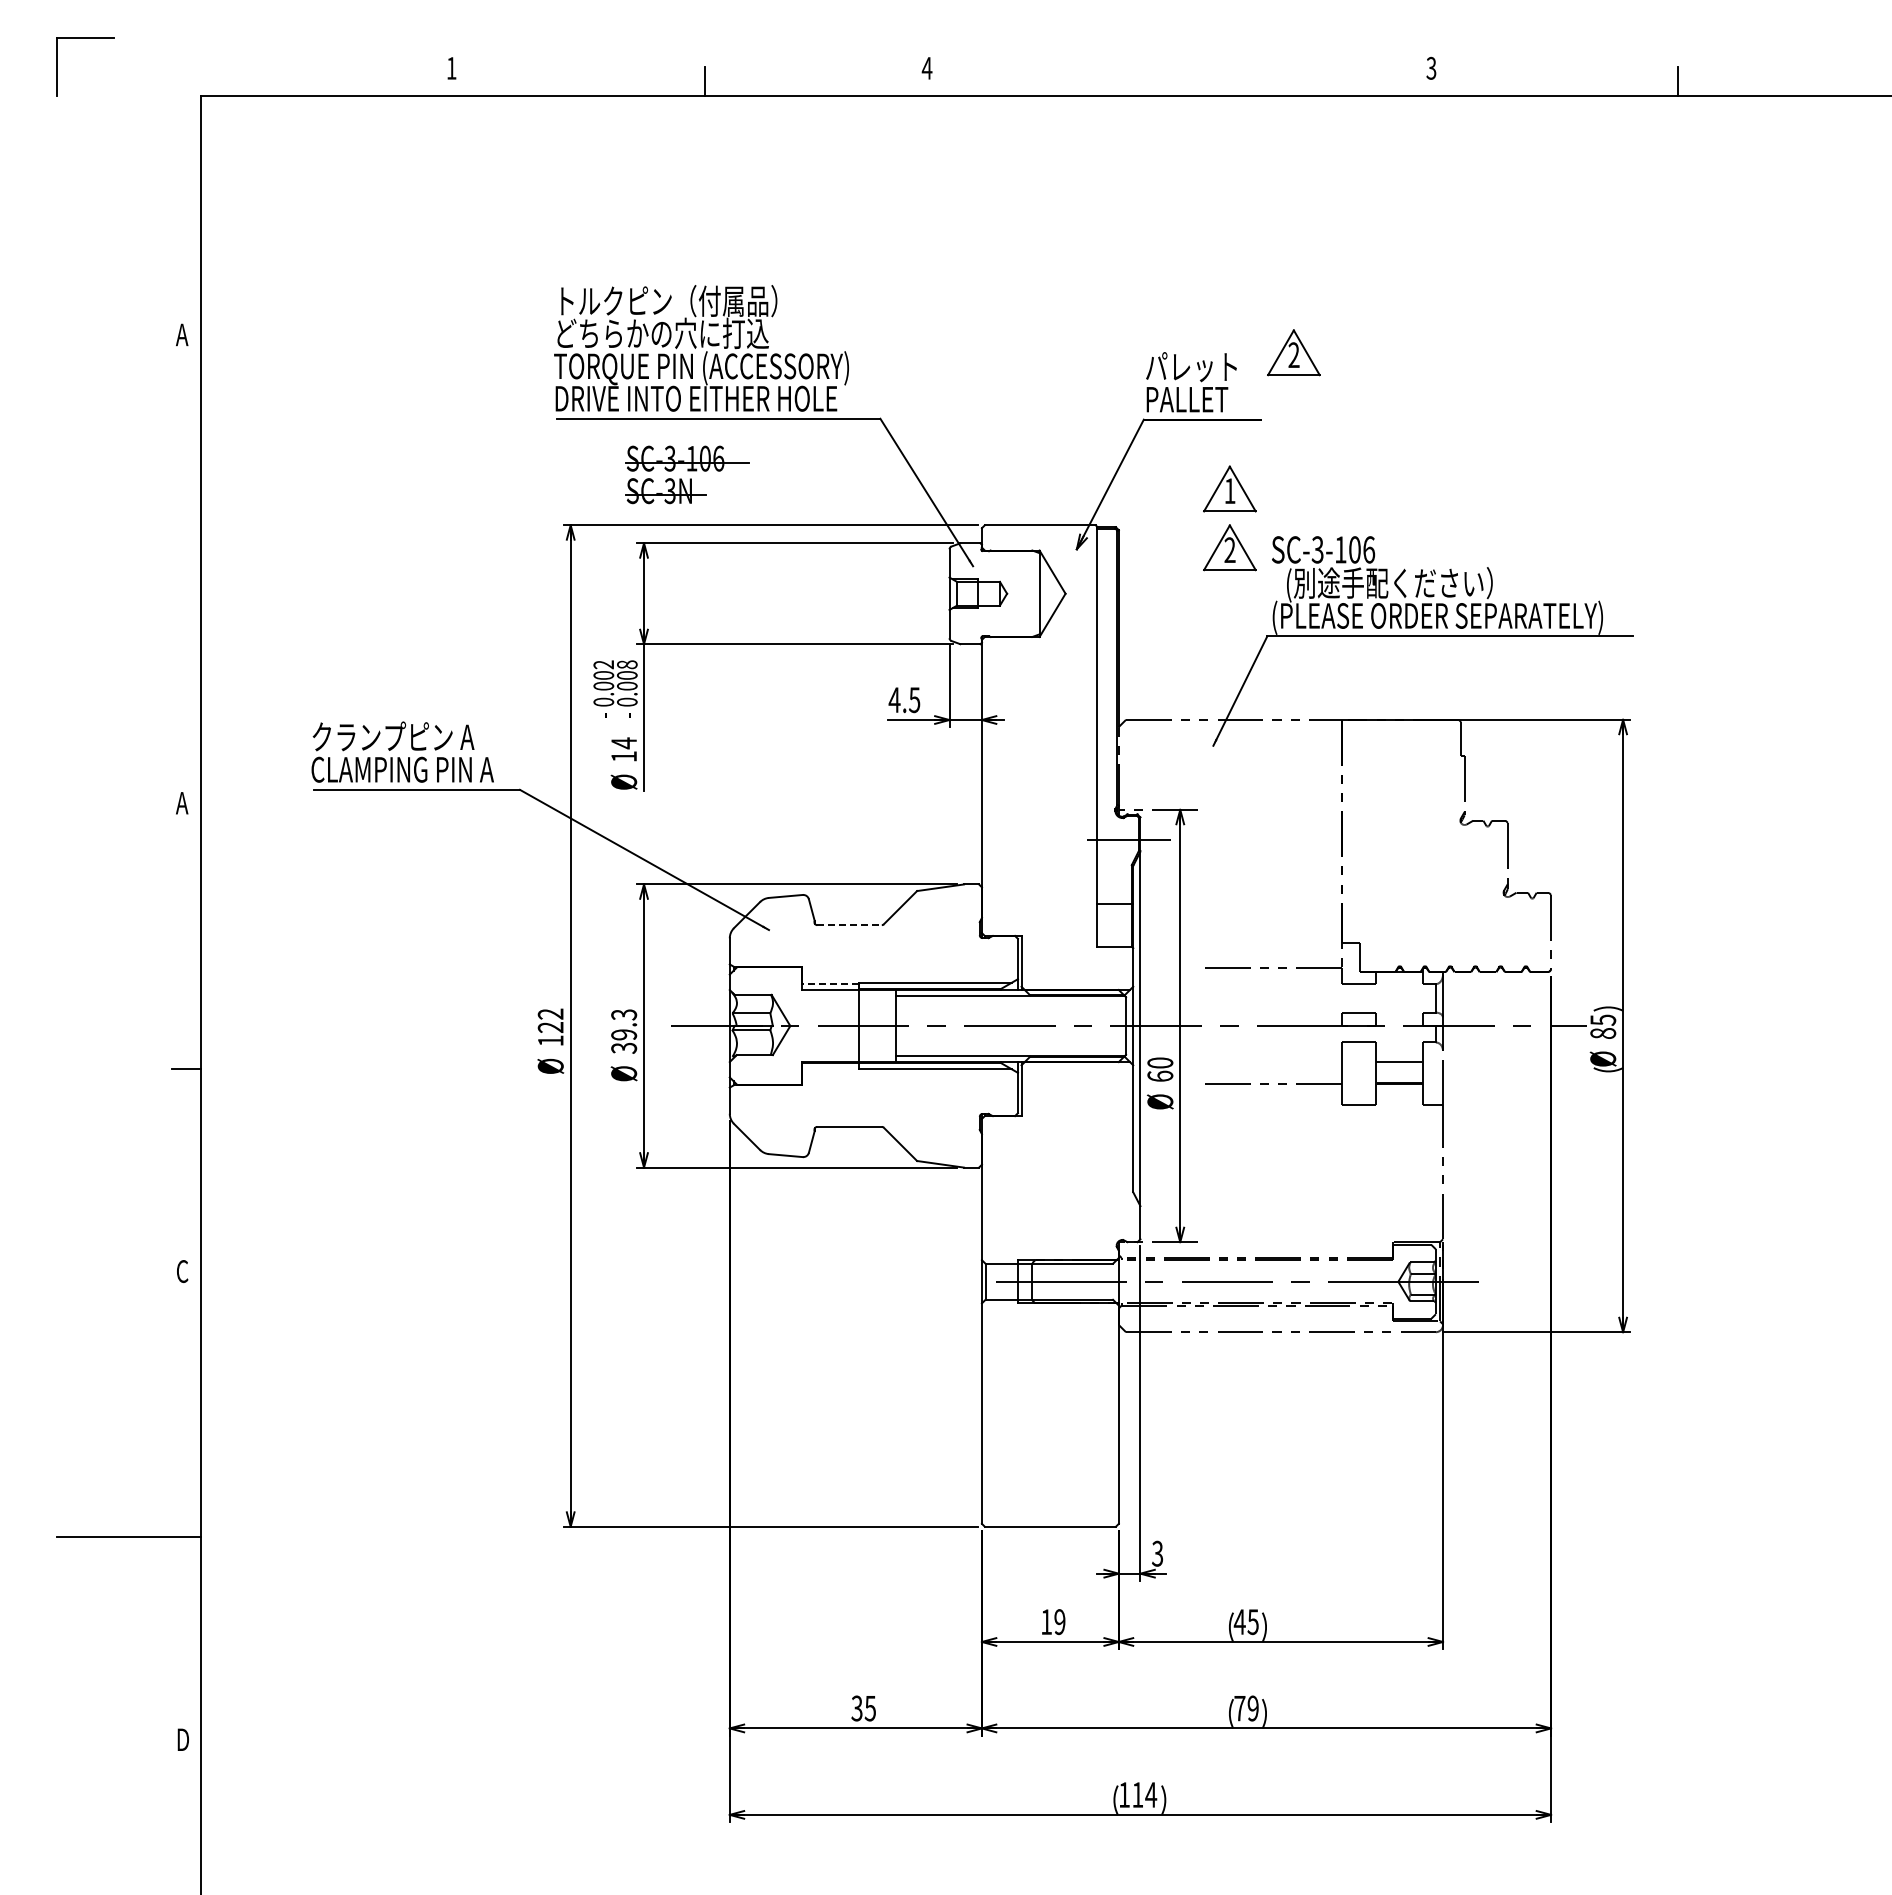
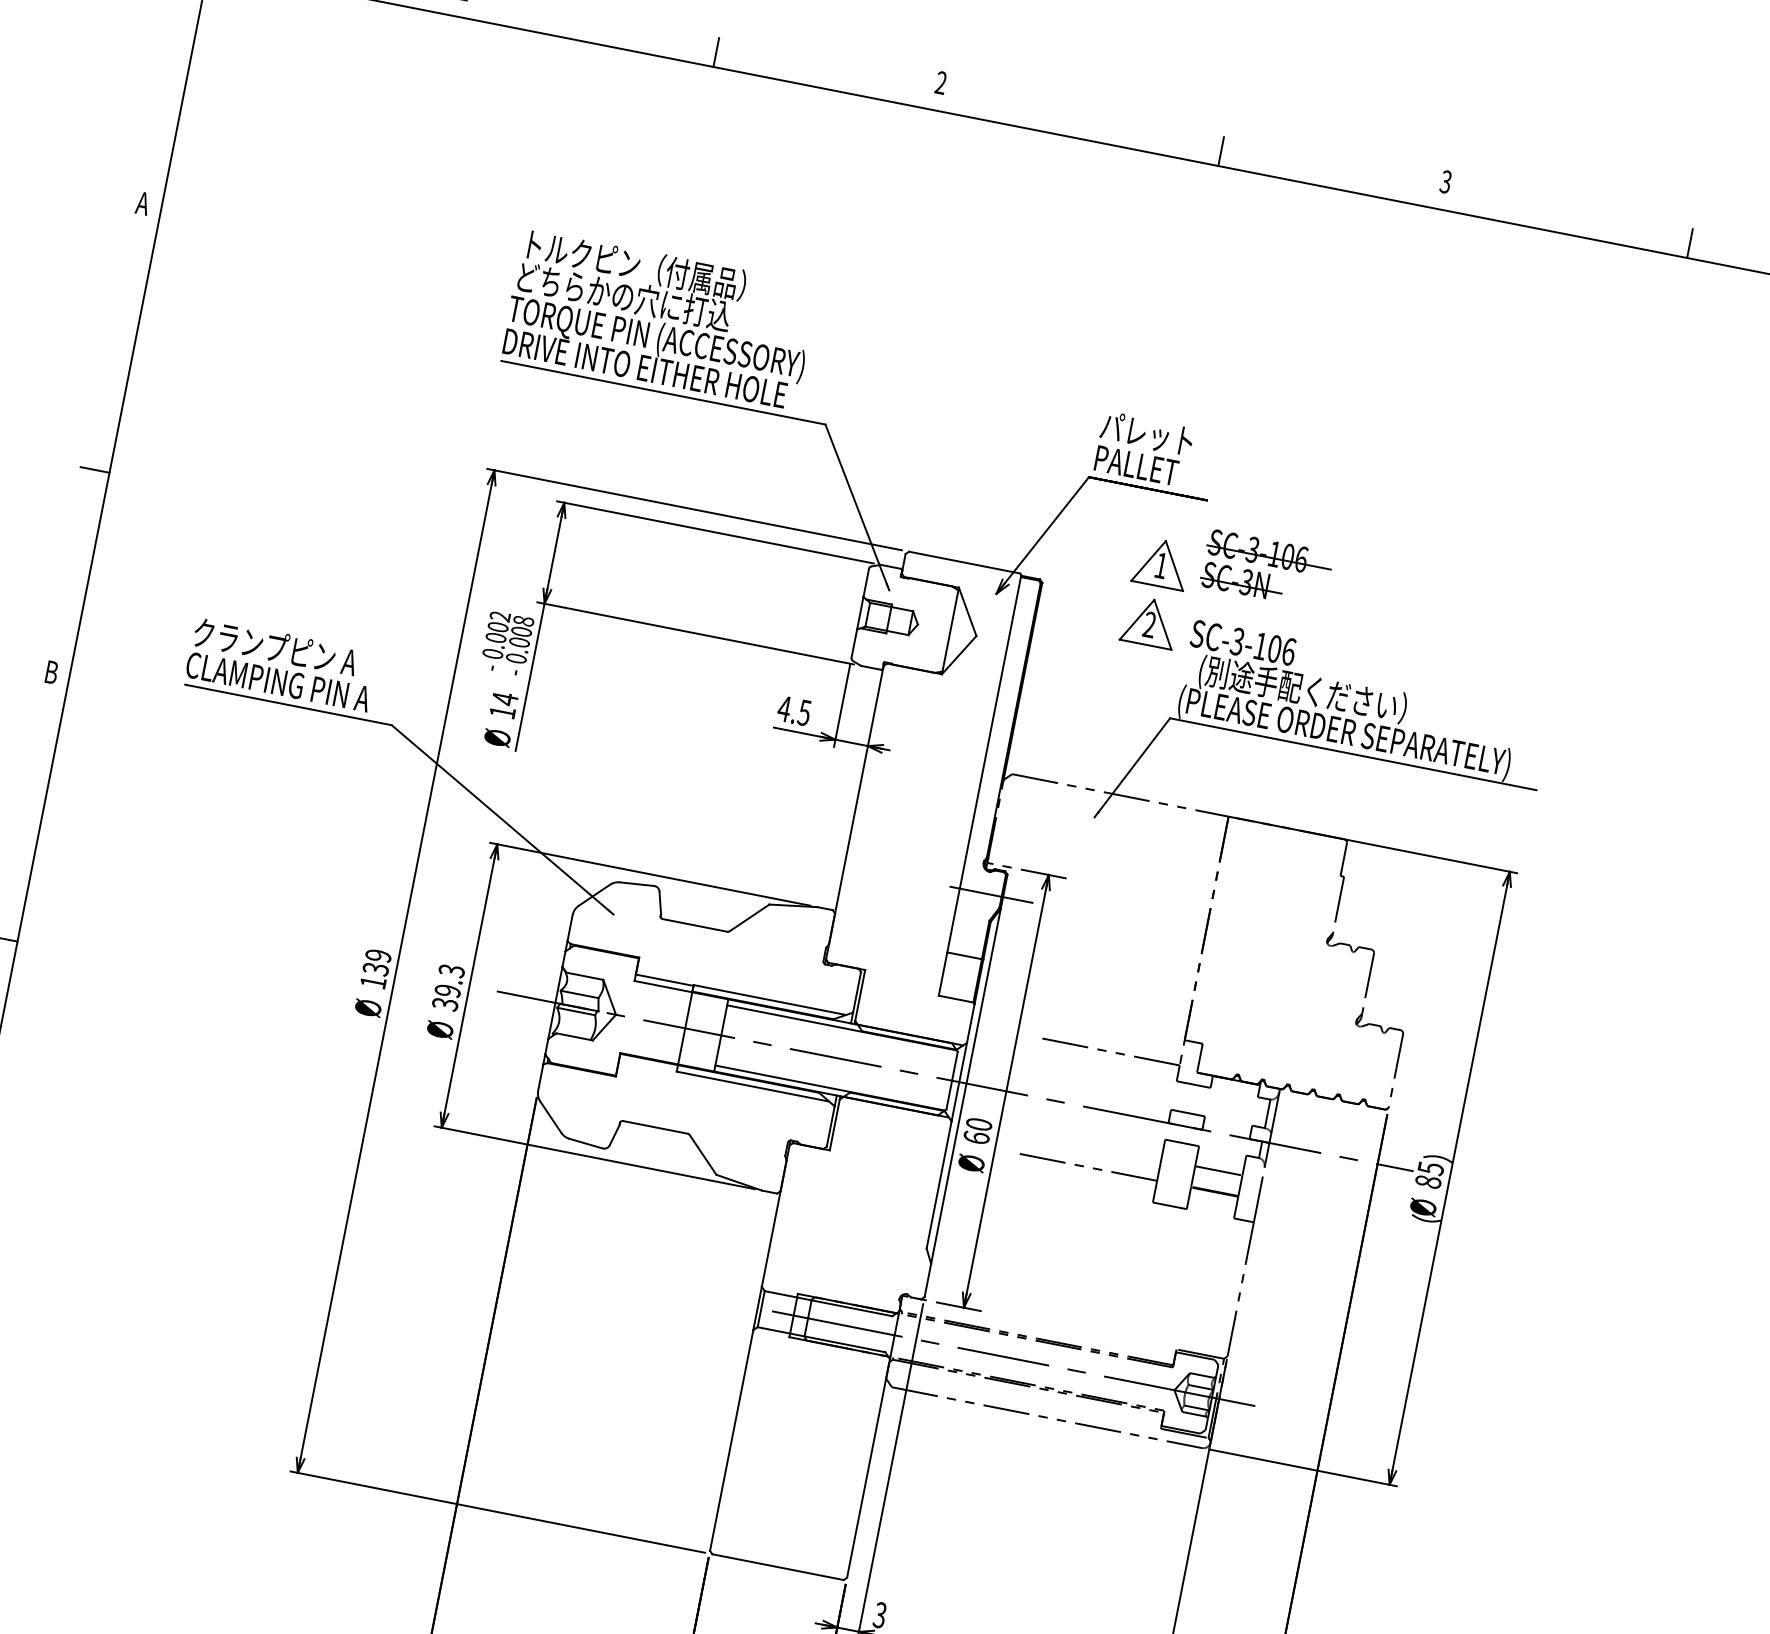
text: (926, 67) -> (940, 81), 4 -> 2
line: (1209, 81) -> (1221, 151), added
part: (1293, 352) -> (1252, 439), removed
part: (687, 474) -> (1267, 569), moved
line: (186, 600) -> (95, 470), added
text: (182, 803) -> (51, 672), A -> B
line: (850, 925) -> (695, 925), dashed -> solid
line: (830, 983) -> (664, 980), dashed -> solid
text: (550, 1020) -> (376, 962), 122 -> 139

